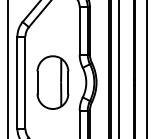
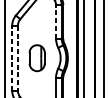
line: (79, 31) -> (55, 22), solid -> dashed
line: (17, 82) -> (12, 58), solid -> dashed
line: (25, 82) -> (17, 58), solid -> dashed
part: (52, 82) -> (36, 58), size x0.7

